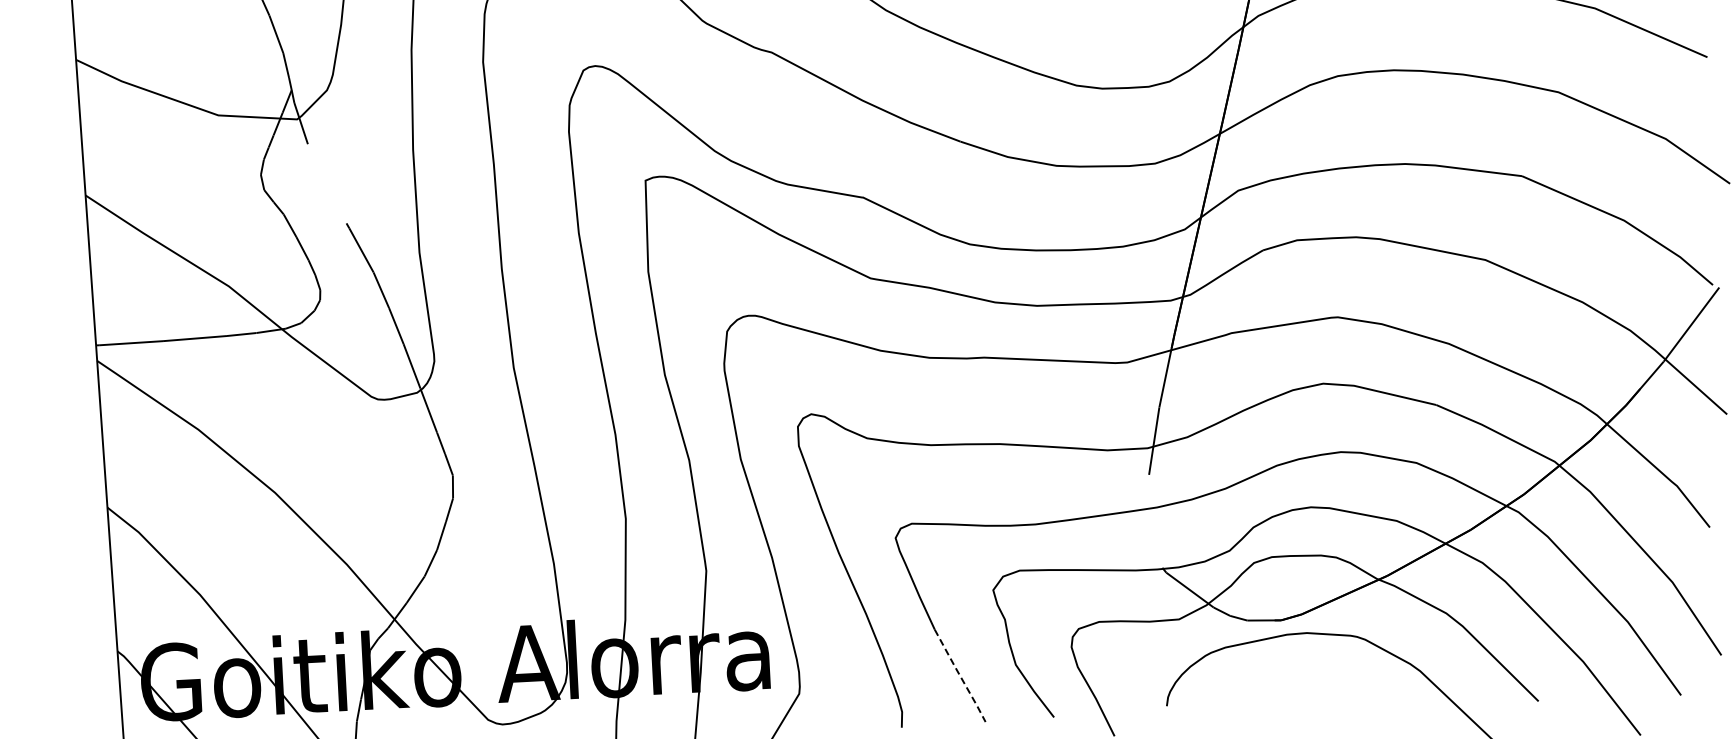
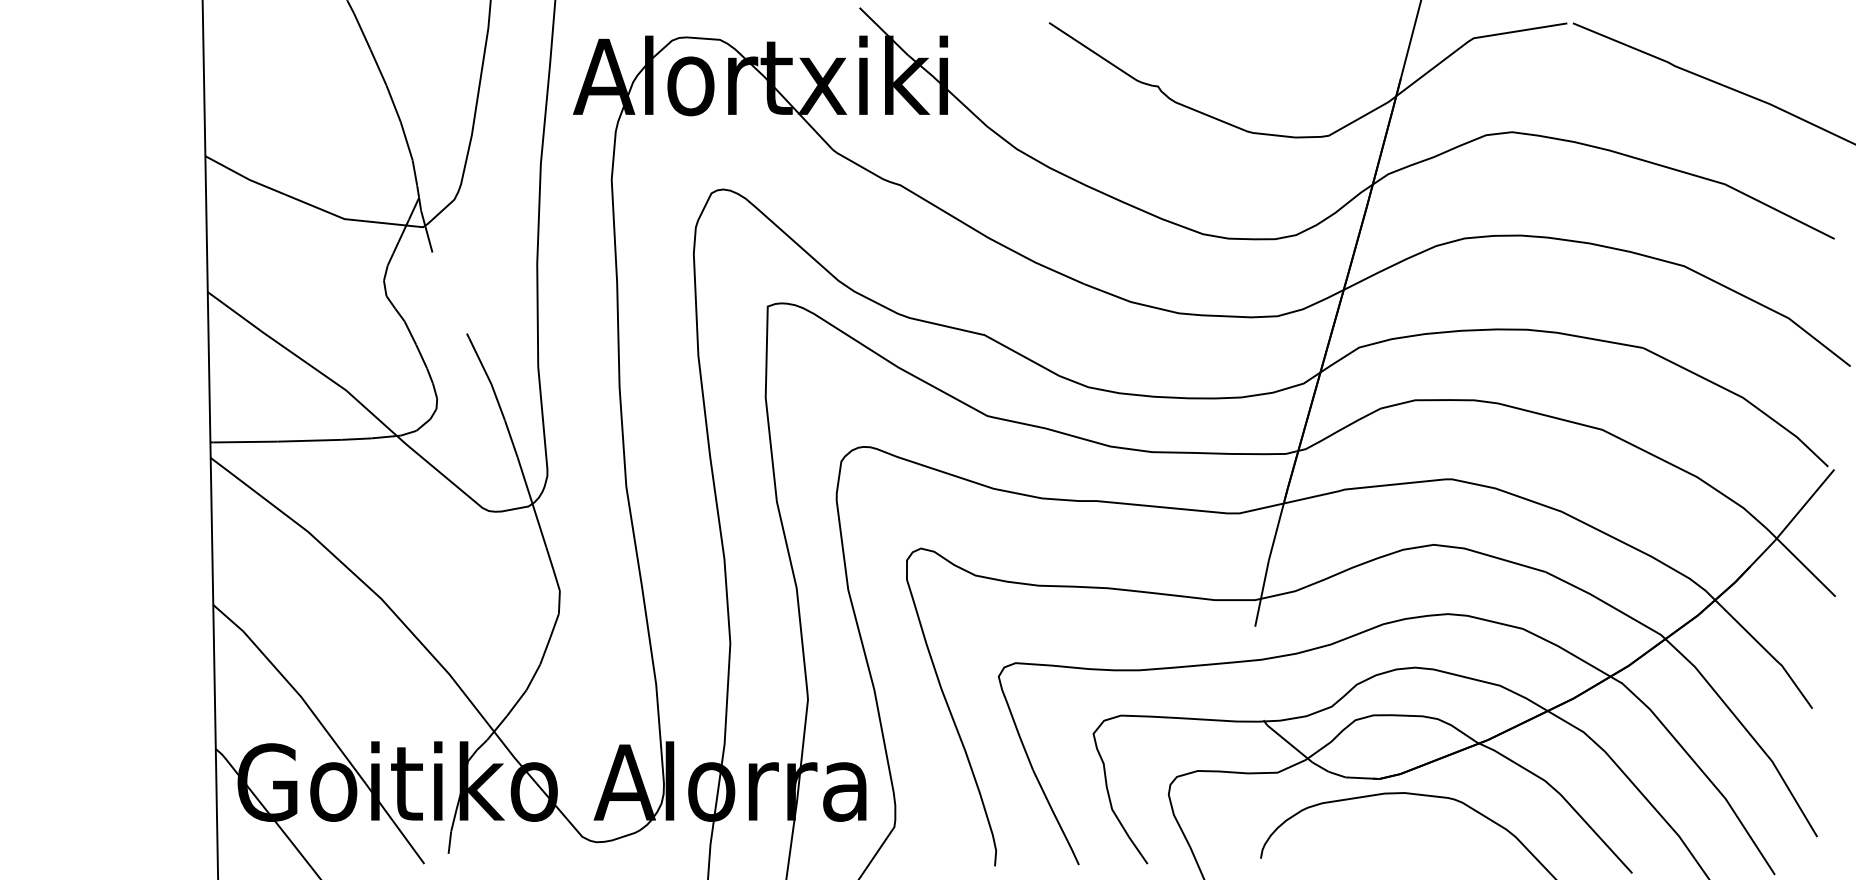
line: (959, 675) -> (1055, 817), dashed -> solid

